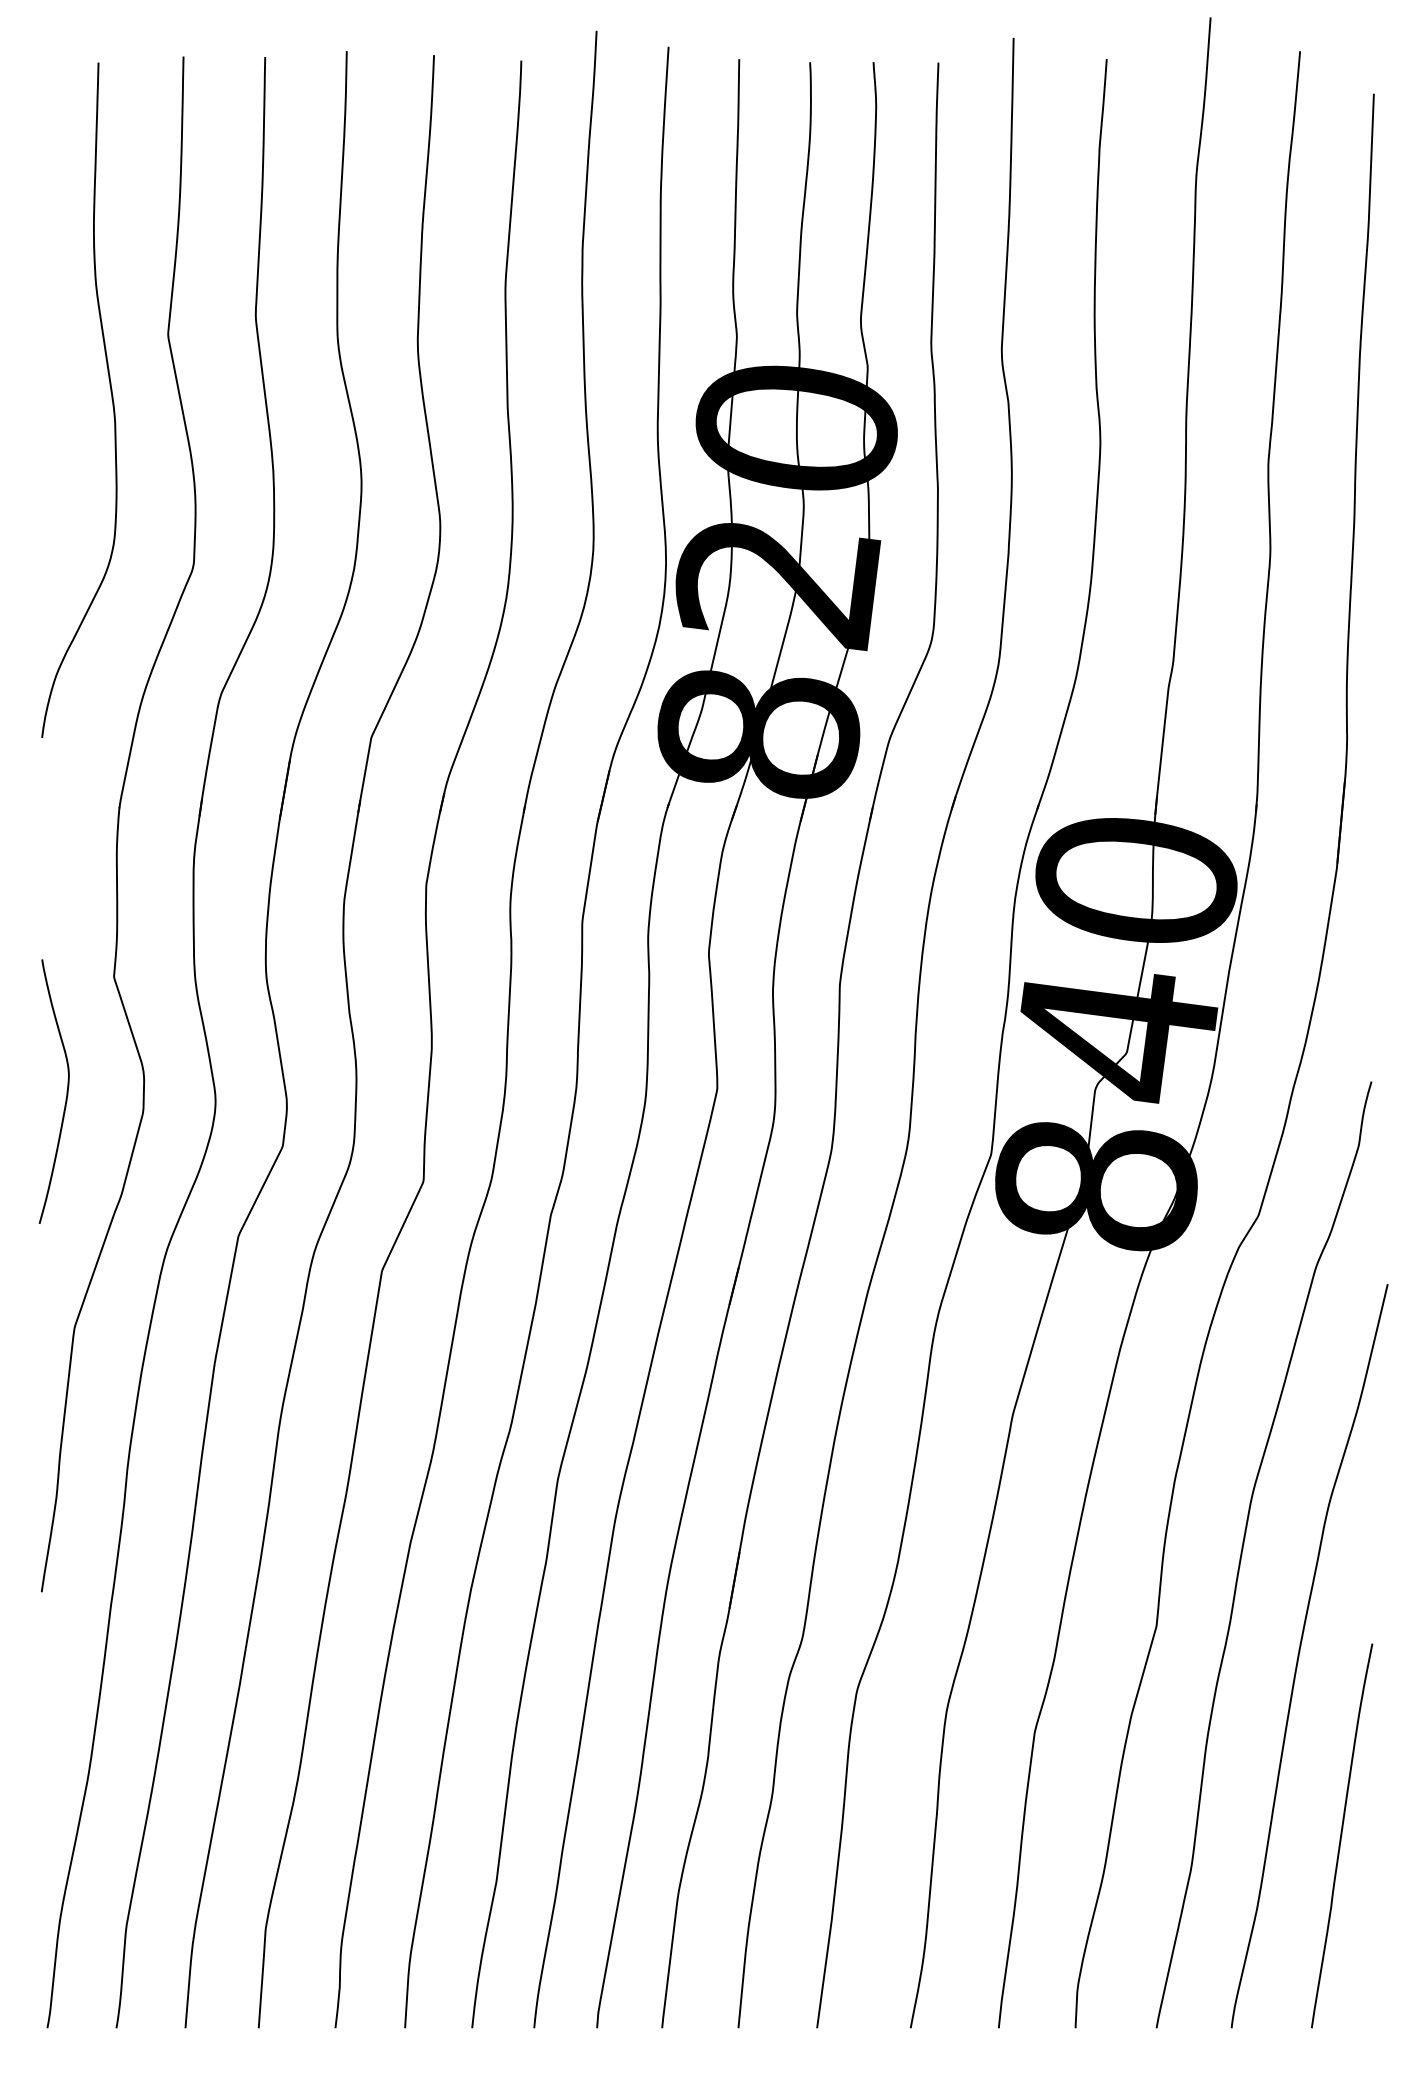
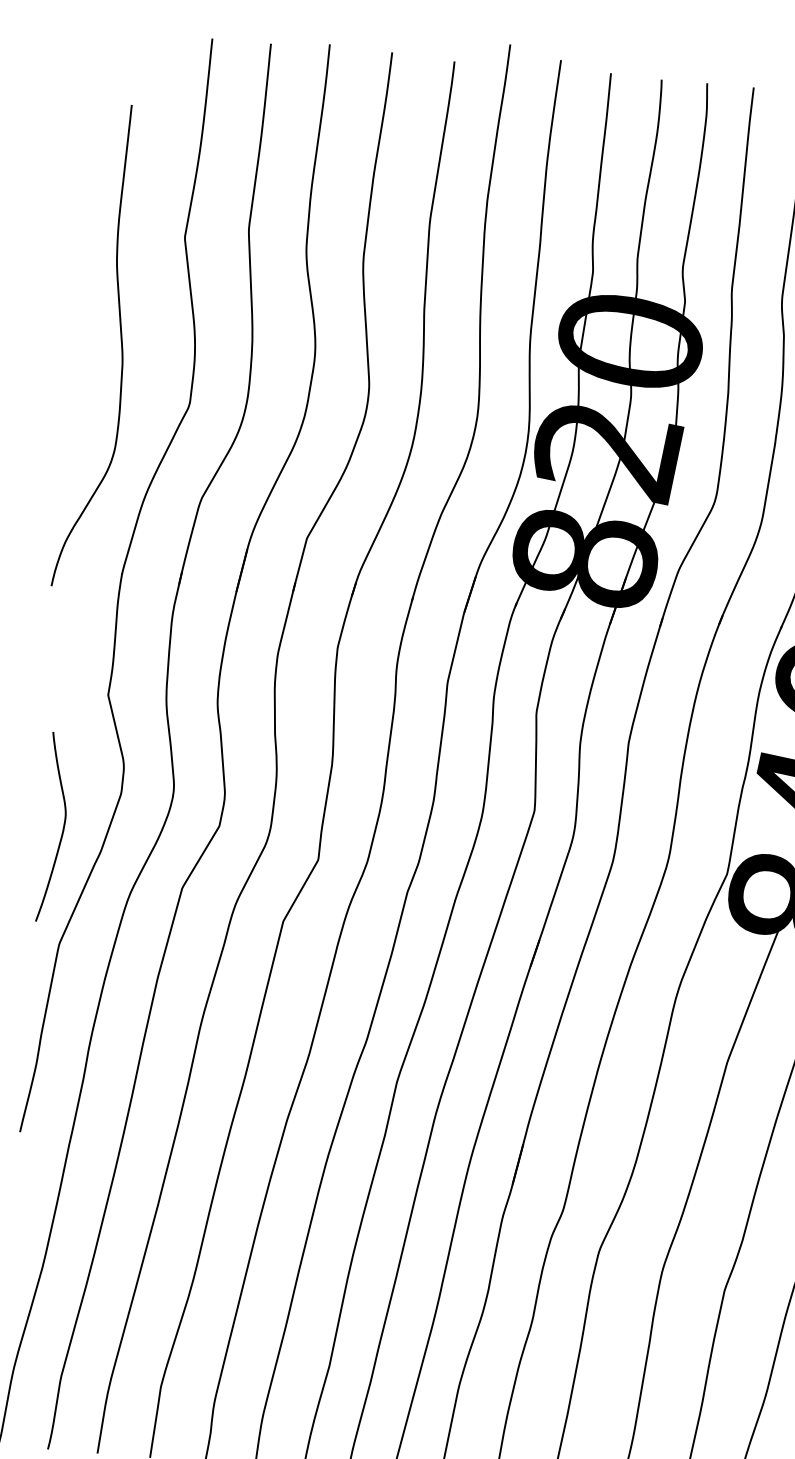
curve: (110, 392) -> (120, 342), moved
curve: (66, 1091) -> (62, 828), moved

